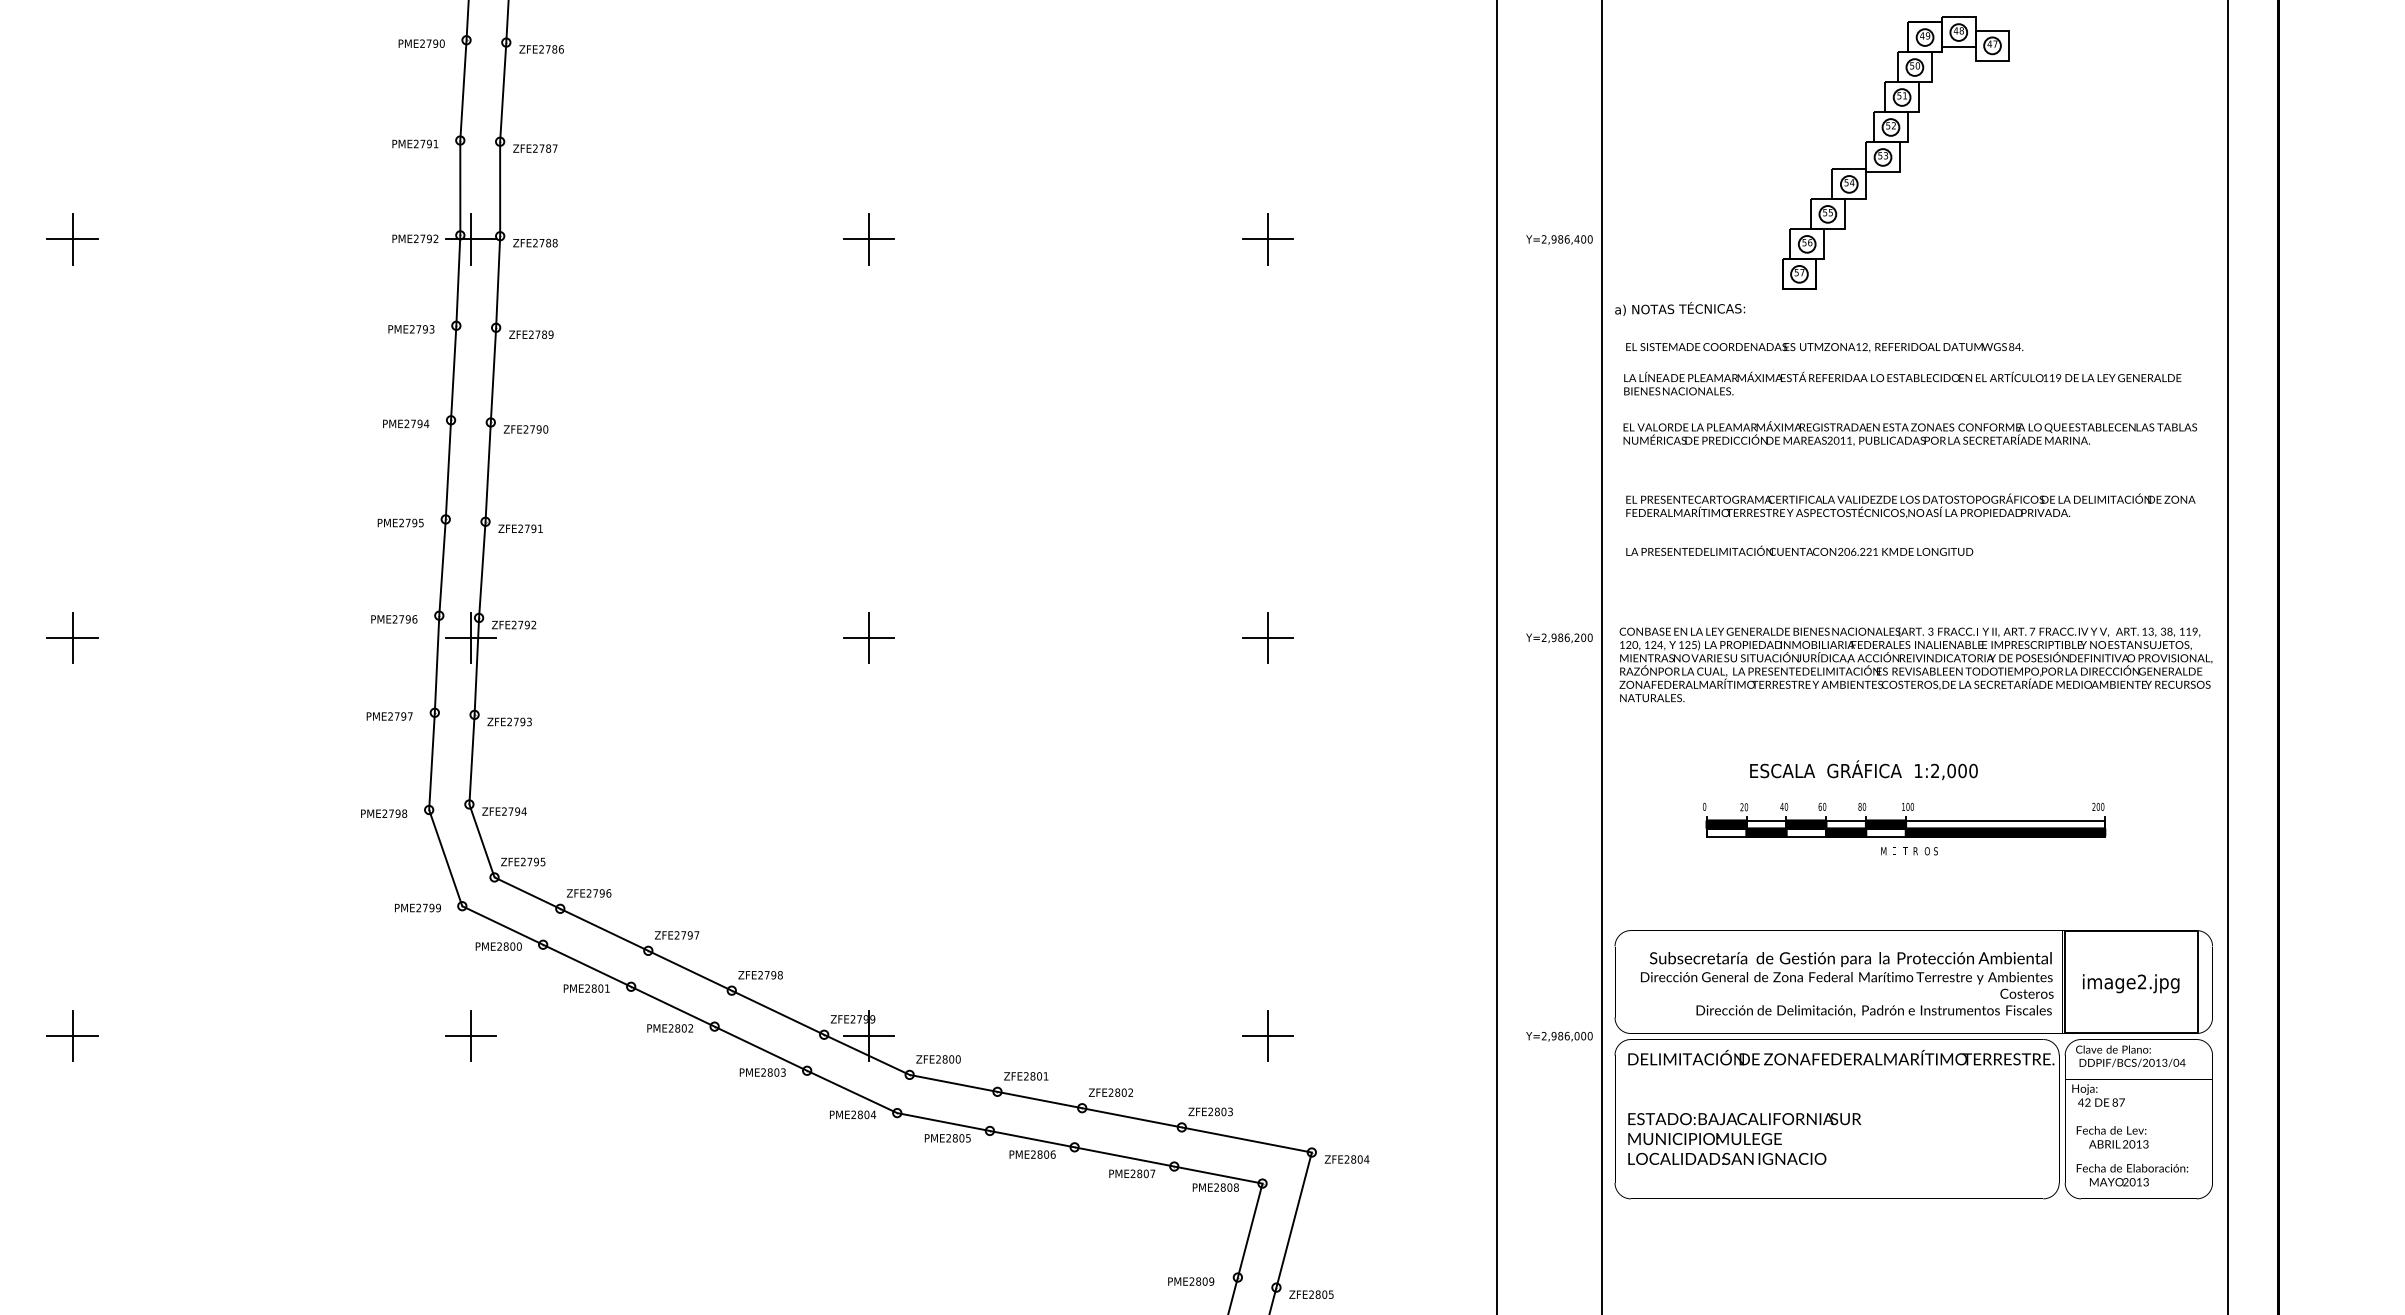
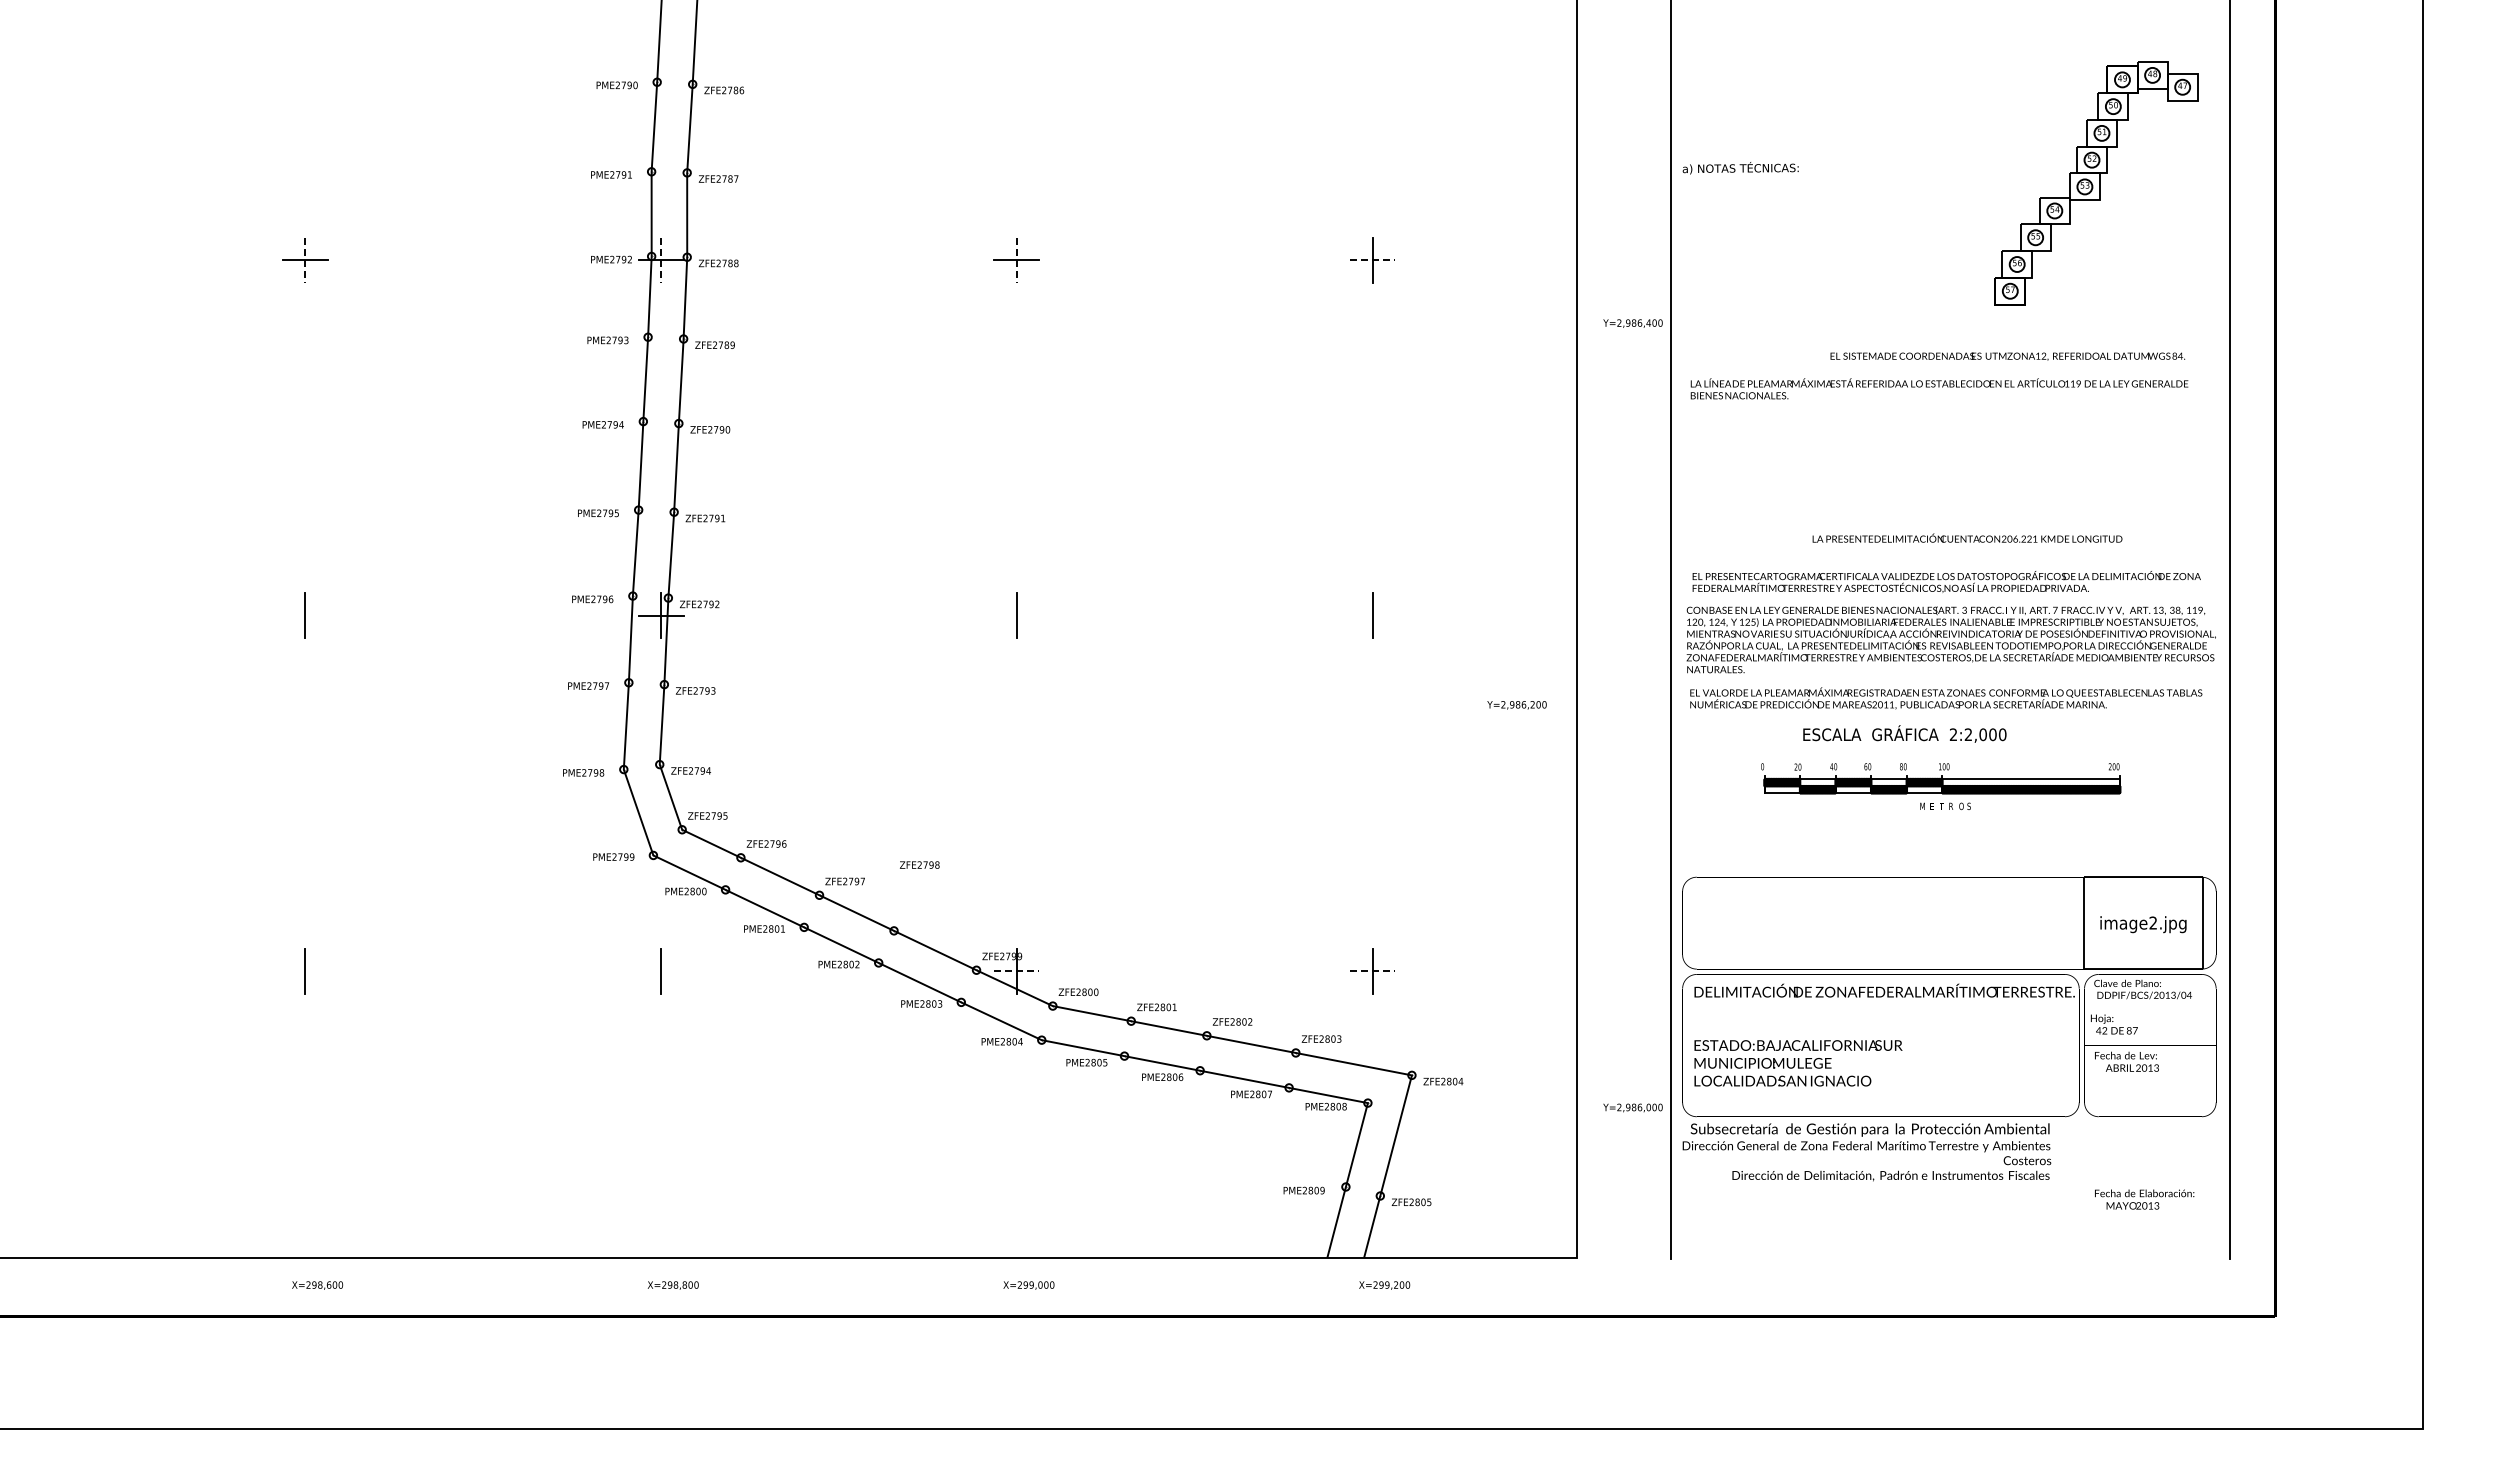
part: (1896, 153) -> (2096, 183), moved
line: (72, 239) -> (305, 260), solid -> dashed
line: (471, 239) -> (661, 260), solid -> dashed
line: (868, 239) -> (1016, 260), solid -> dashed
line: (1268, 239) -> (1373, 260), solid -> dashed
text: (1558, 239) -> (1632, 323), moved
text: (1679, 309) -> (1740, 168), moved
text: (1824, 347) -> (2007, 356), moved
text: (1910, 433) -> (1946, 698), moved
text: (1910, 505) -> (1946, 581), moved
text: (1799, 550) -> (1967, 537), moved
line: (72, 637) -> (305, 615), removed
line: (868, 637) -> (1016, 615), removed
line: (1267, 637) -> (1372, 615), removed
text: (1558, 638) -> (1516, 705), moved
text: (1917, 770) -> (1952, 734), 1:2,000 -> 2:2,000
text: (760, 974) -> (919, 864), moved
text: (1846, 984) -> (1866, 1152), moved
line: (72, 1036) -> (305, 971), removed
line: (470, 1036) -> (660, 971), removed
line: (870, 1036) -> (1017, 971), solid -> dashed
line: (1268, 1036) -> (1373, 971), solid -> dashed
text: (1558, 1036) -> (1632, 1107), moved
text: (2132, 1175) -> (2144, 1199), moved

